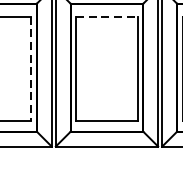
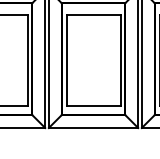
line: (106, 16) -> (93, 14), dashed -> solid
line: (31, 69) -> (27, 60), dashed -> solid

